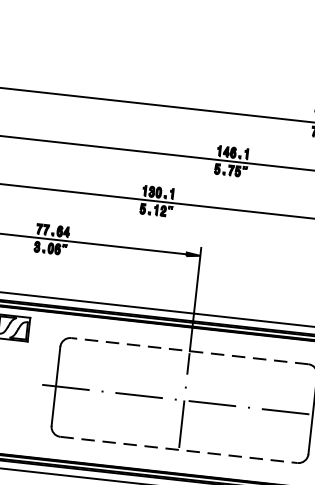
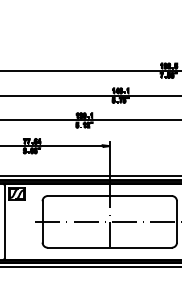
line: (189, 351) -> (109, 196), dashed -> solid
line: (180, 449) -> (110, 247), dashed -> solid

